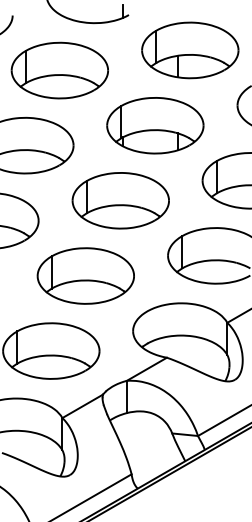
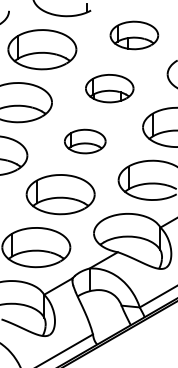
part: (190, 50) -> (134, 35), size x0.7
part: (155, 125) -> (109, 88), size x0.7
part: (120, 200) -> (85, 141), size x0.6

